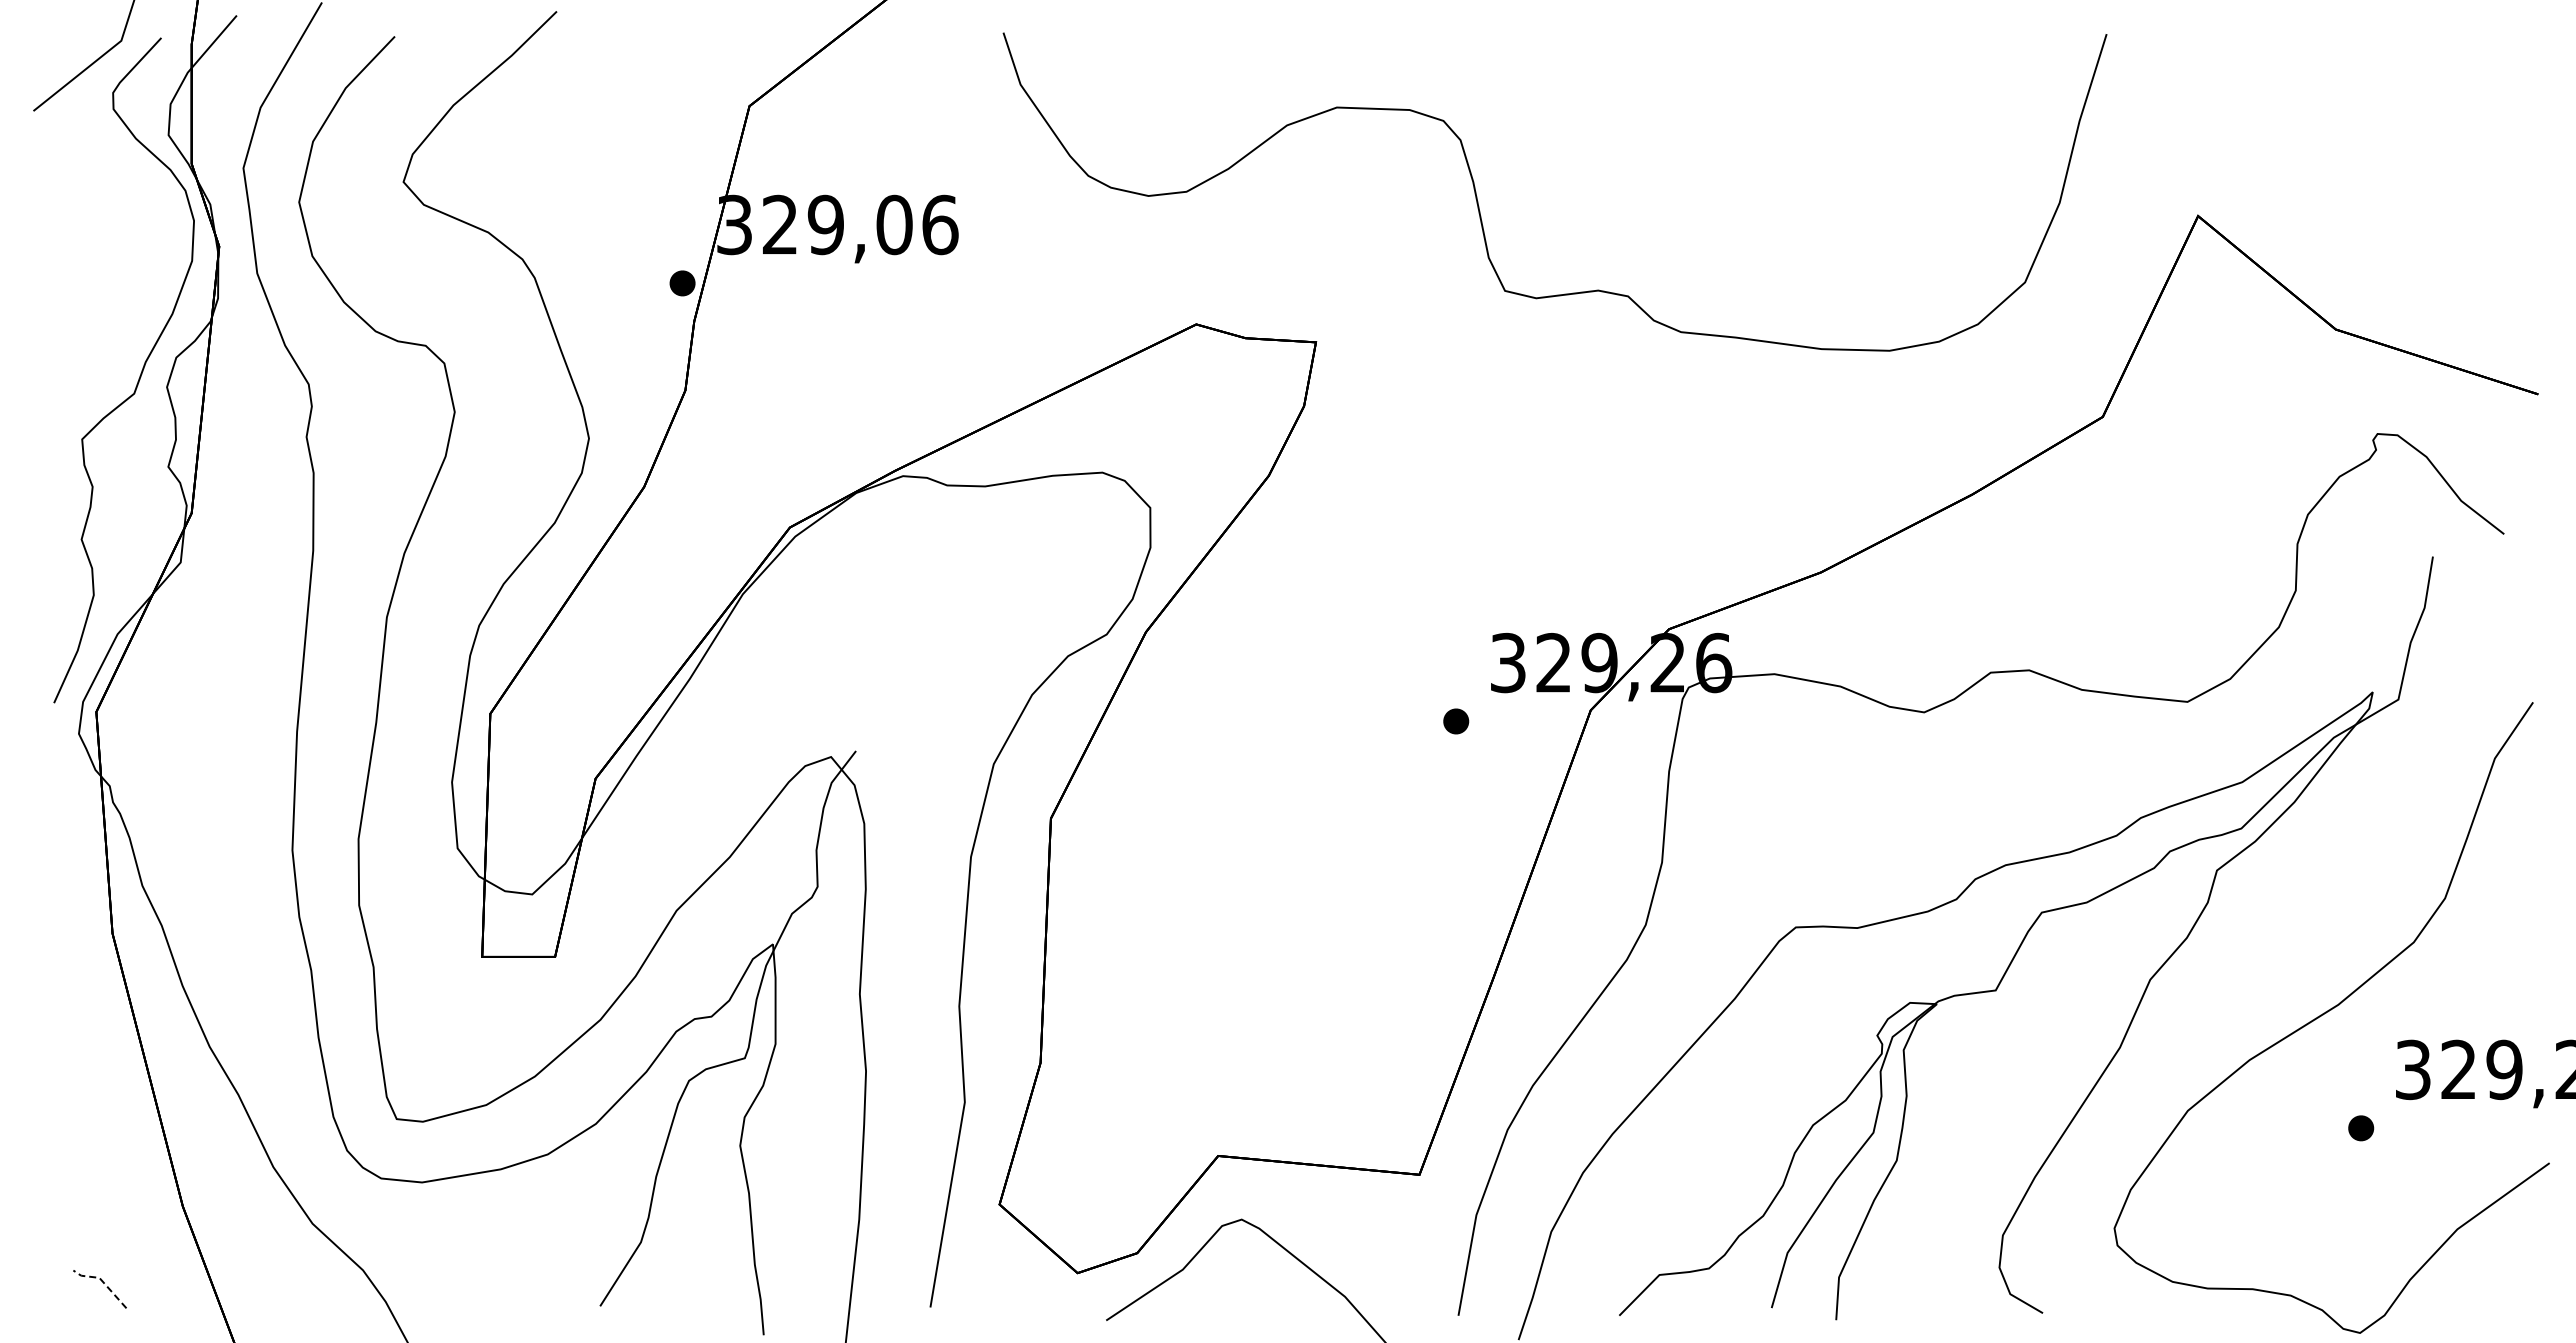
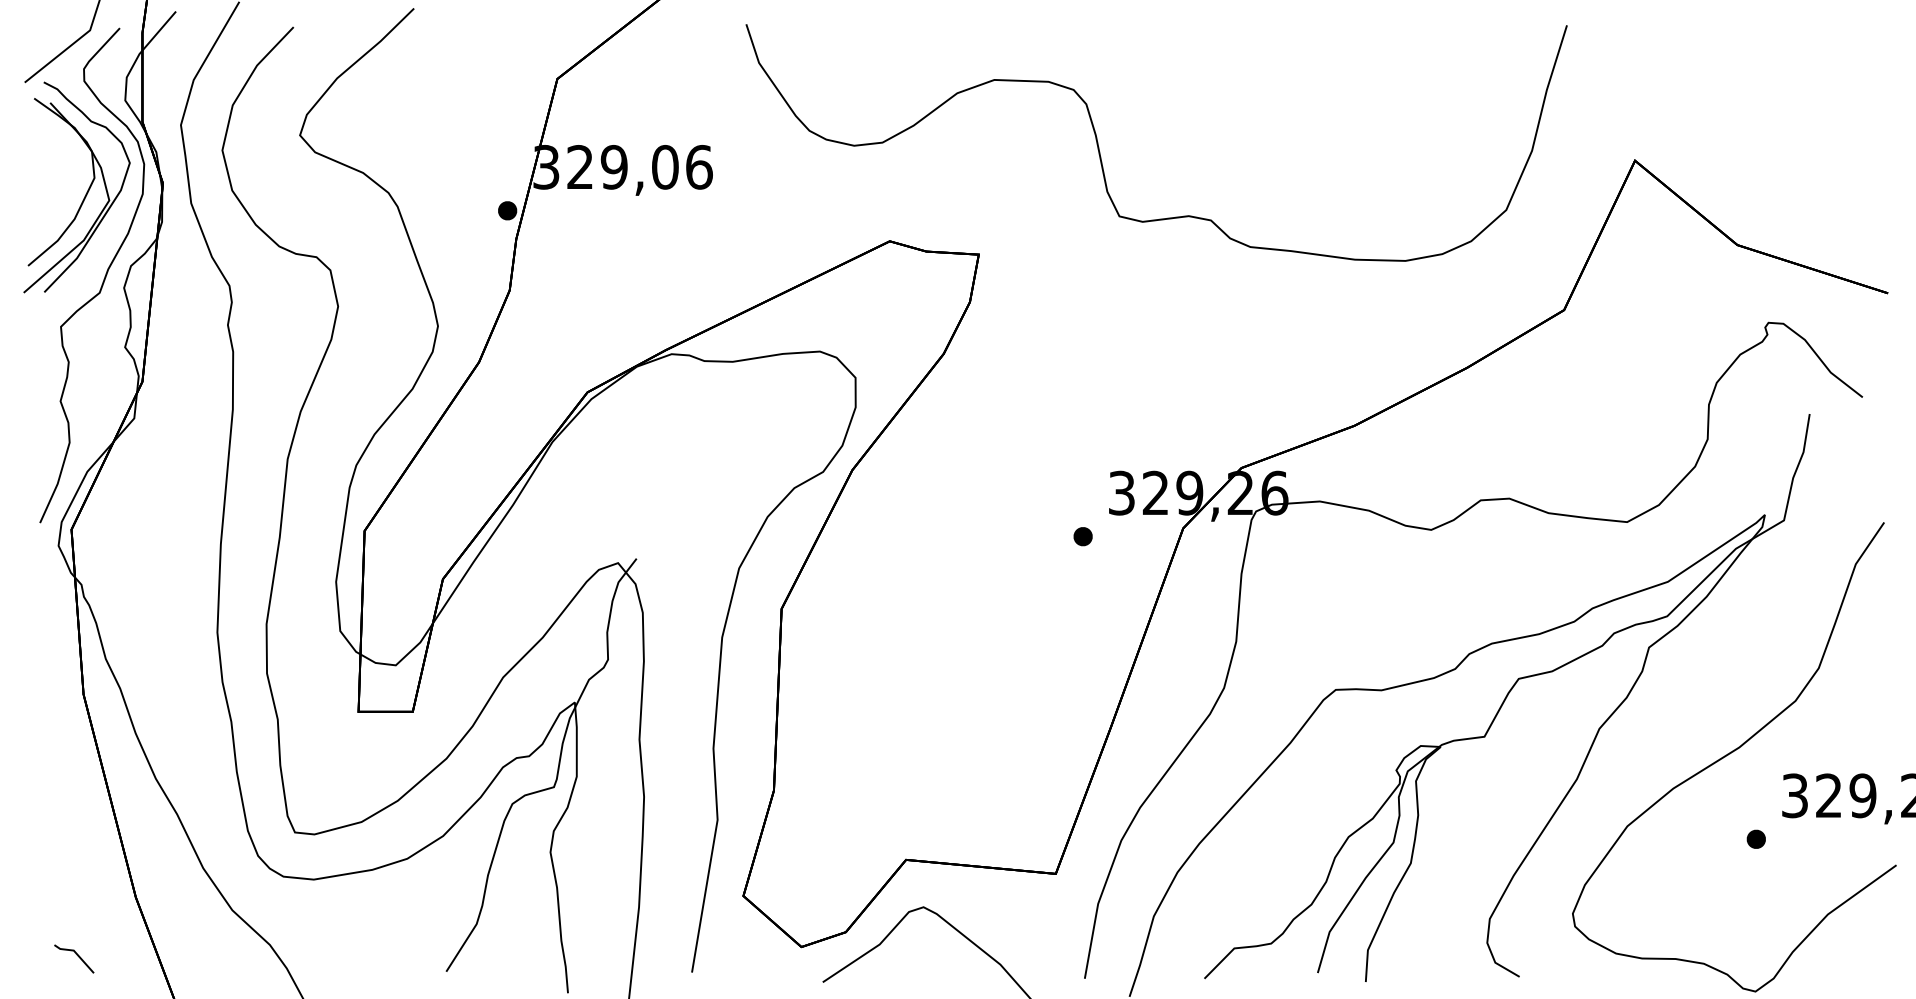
part: (116, 259) -> (86, 193), added
line: (102, 1281) -> (76, 953), dashed -> solid

